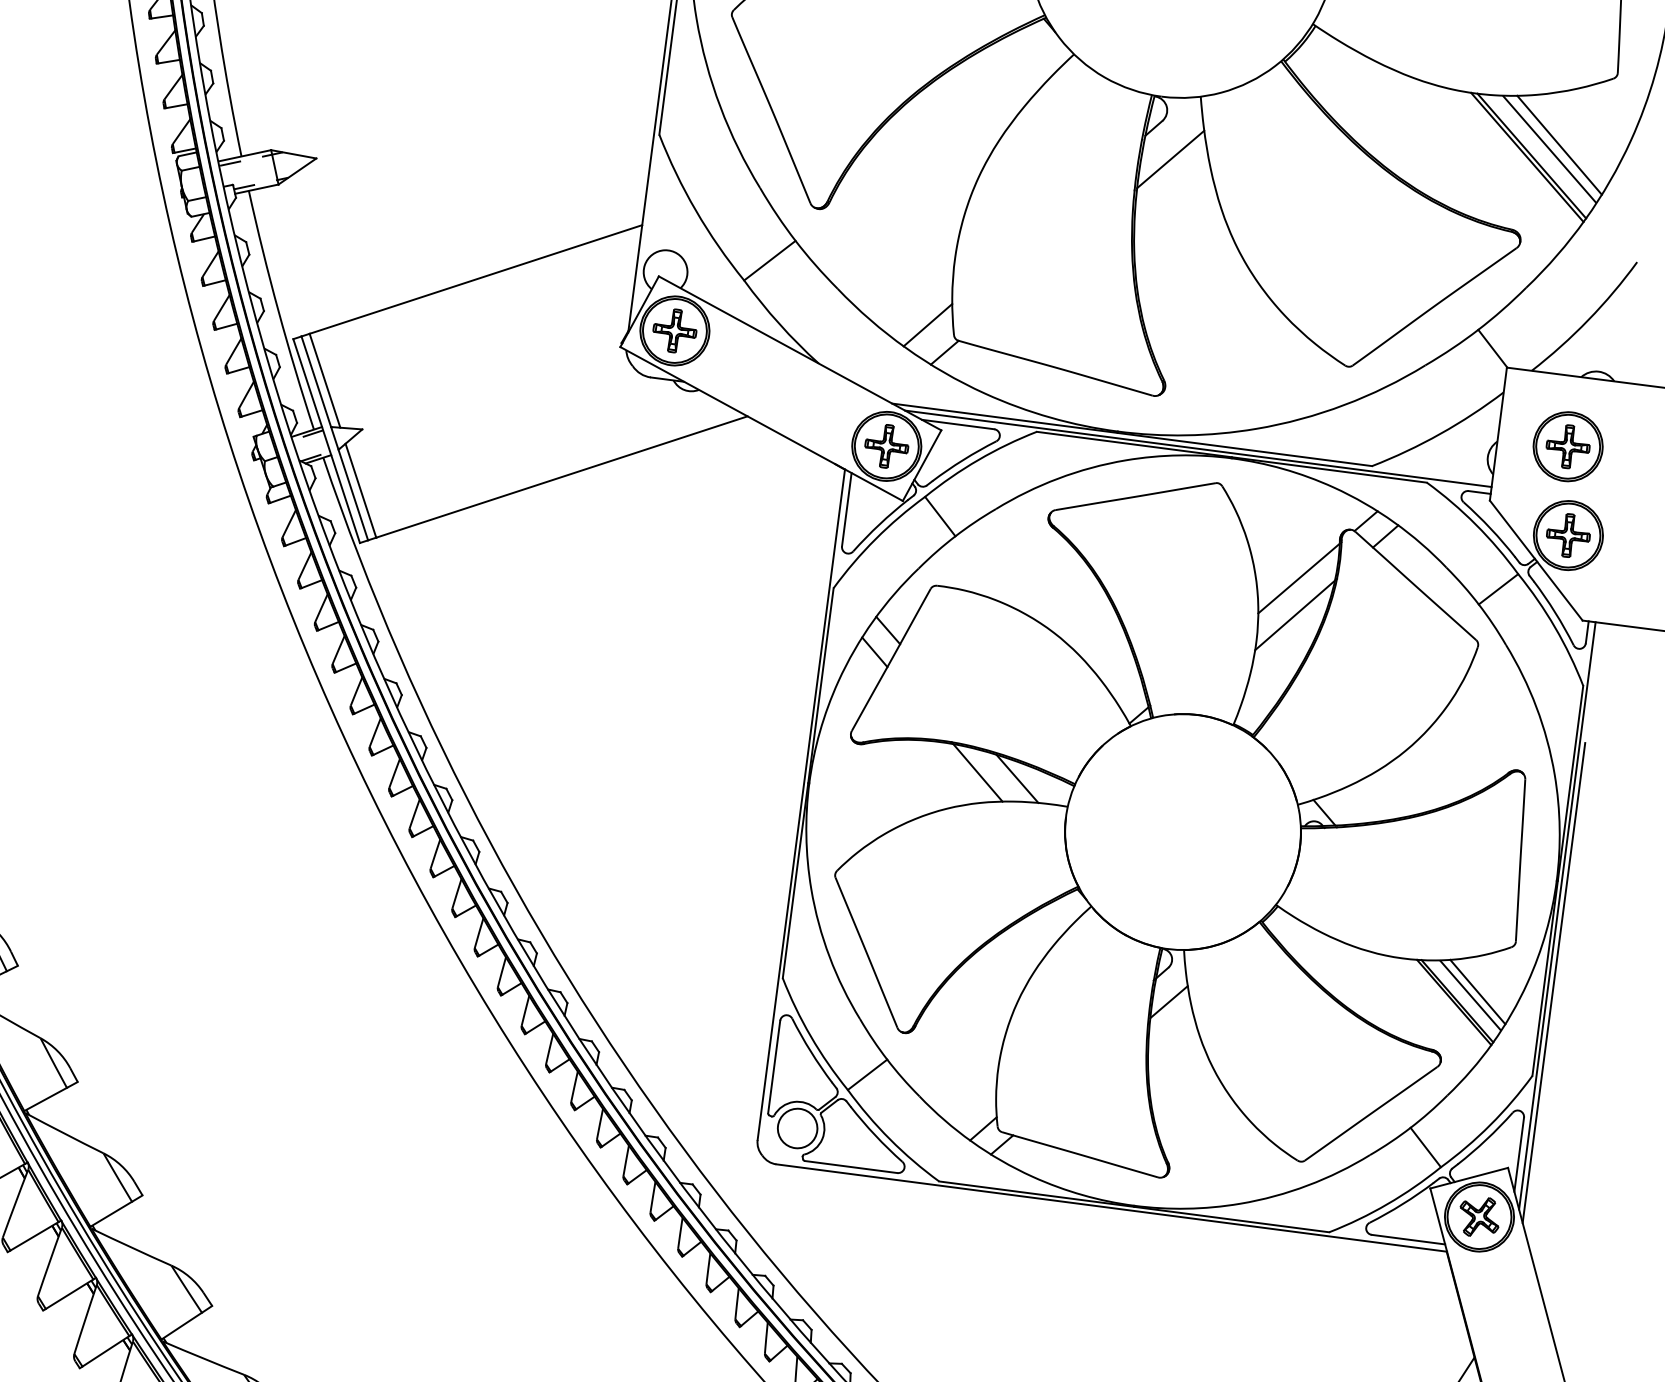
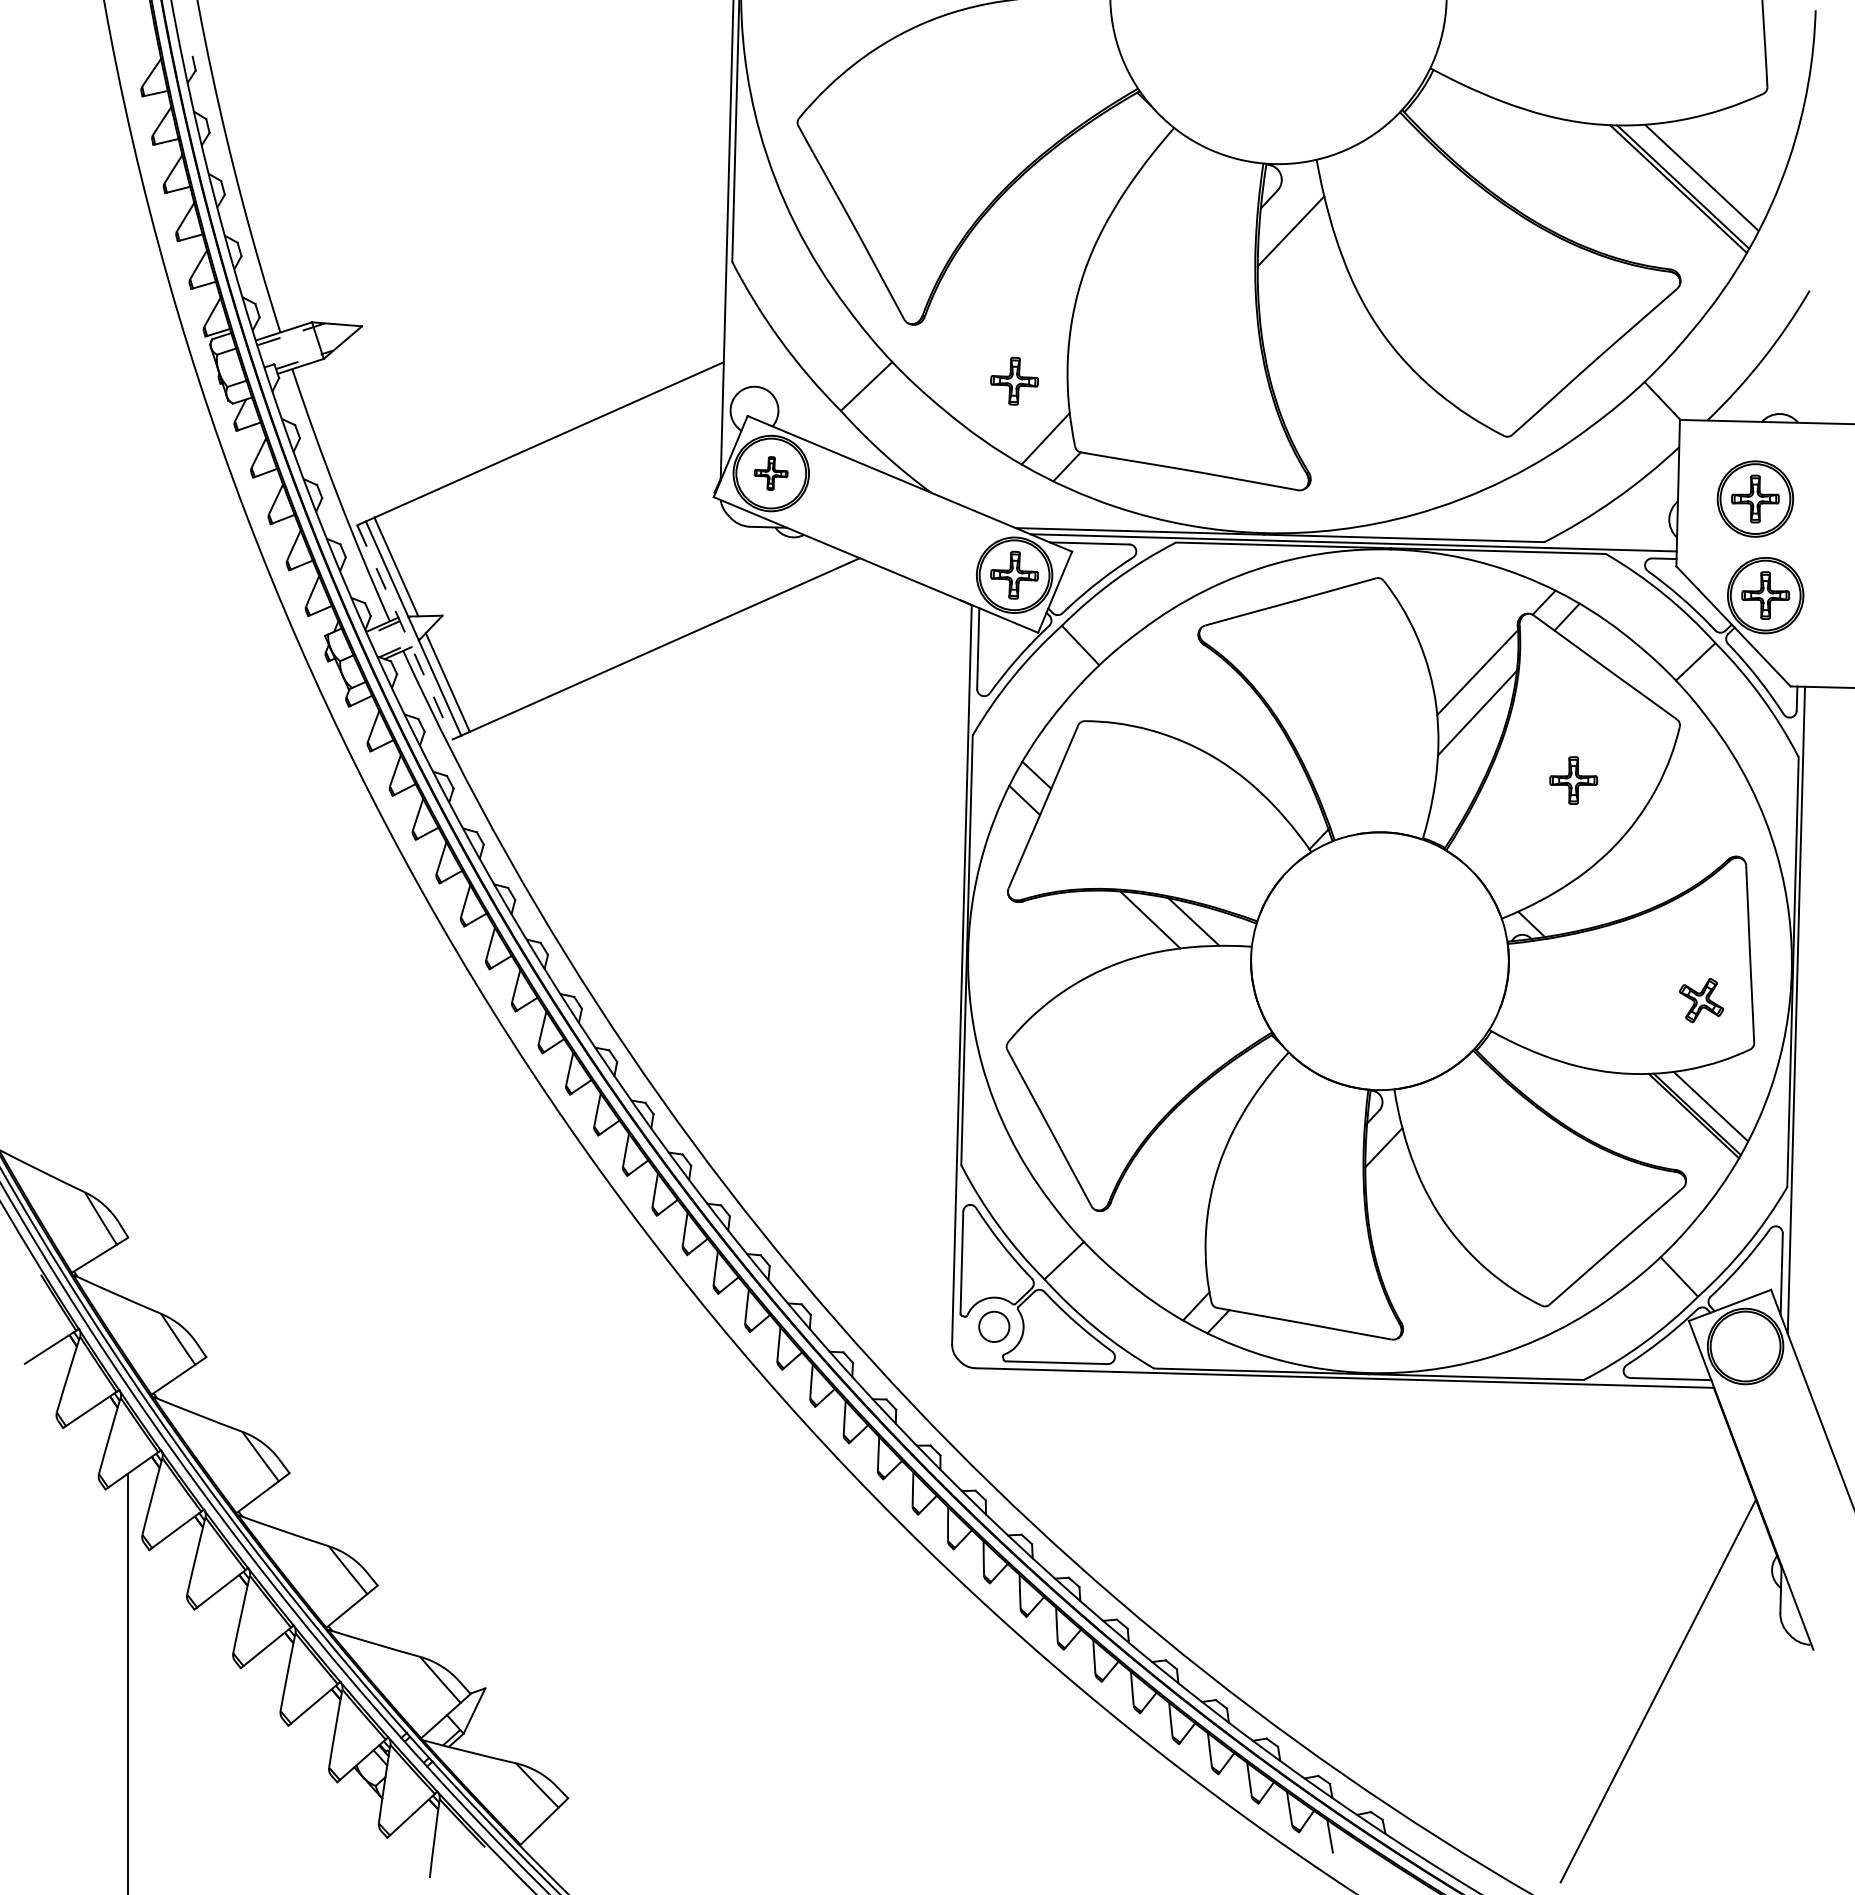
line: (1558, 145) -> (1711, 172), removed
part: (905, 269) -> (1014, 380), added
part: (674, 330) -> (770, 473), size x0.7
line: (327, 441) -> (405, 632), solid -> dashed
part: (1376, 685) -> (1573, 780), added
line: (1554, 982) -> (1800, 1083), removed
line: (1477, 992) -> (1718, 1102), removed
circle: (796, 1128) -> (993, 1326), size x0.7
part: (1479, 1217) -> (1701, 1000), moved

